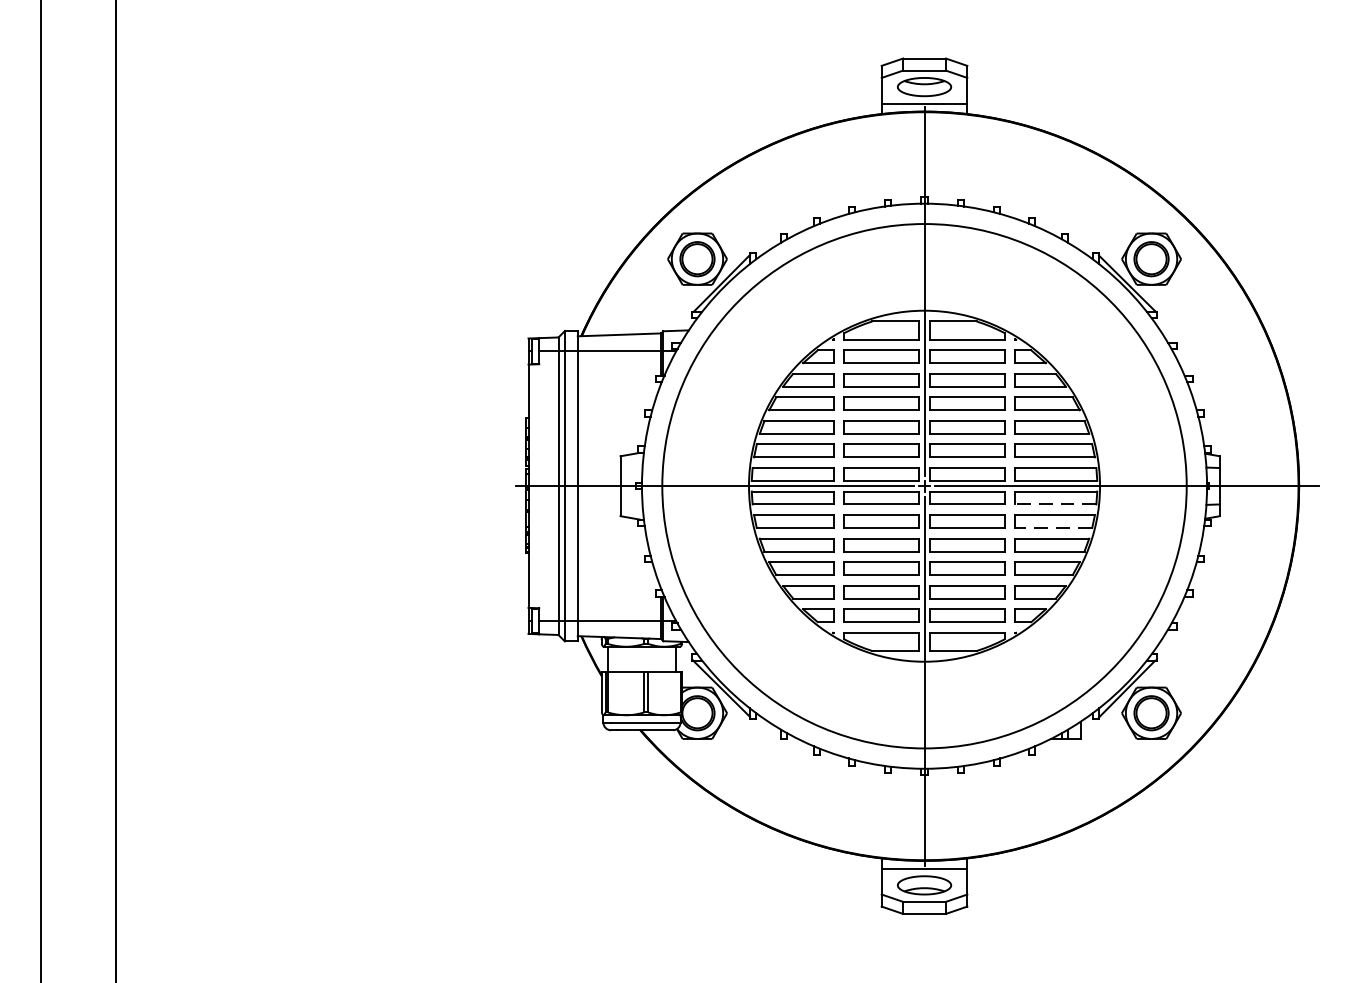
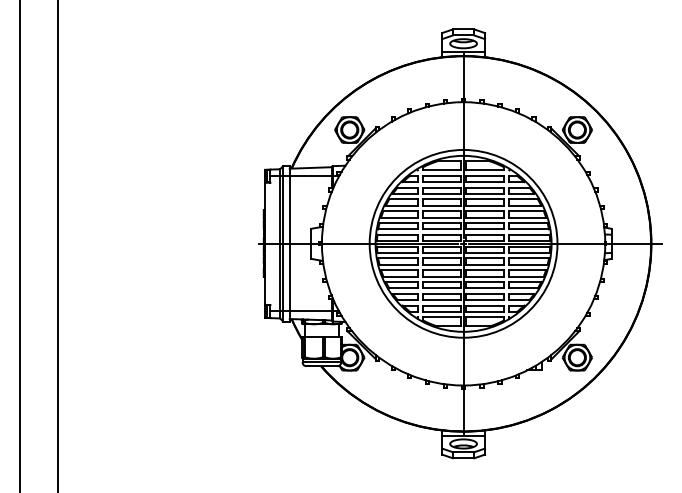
circle: (924, 485) -> (463, 243), size x0.71
line: (1053, 503) -> (528, 252), dashed -> solid
line: (1051, 527) -> (527, 264), dashed -> solid

